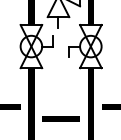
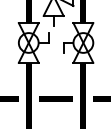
line: (60, 118) -> (55, 98), moved

